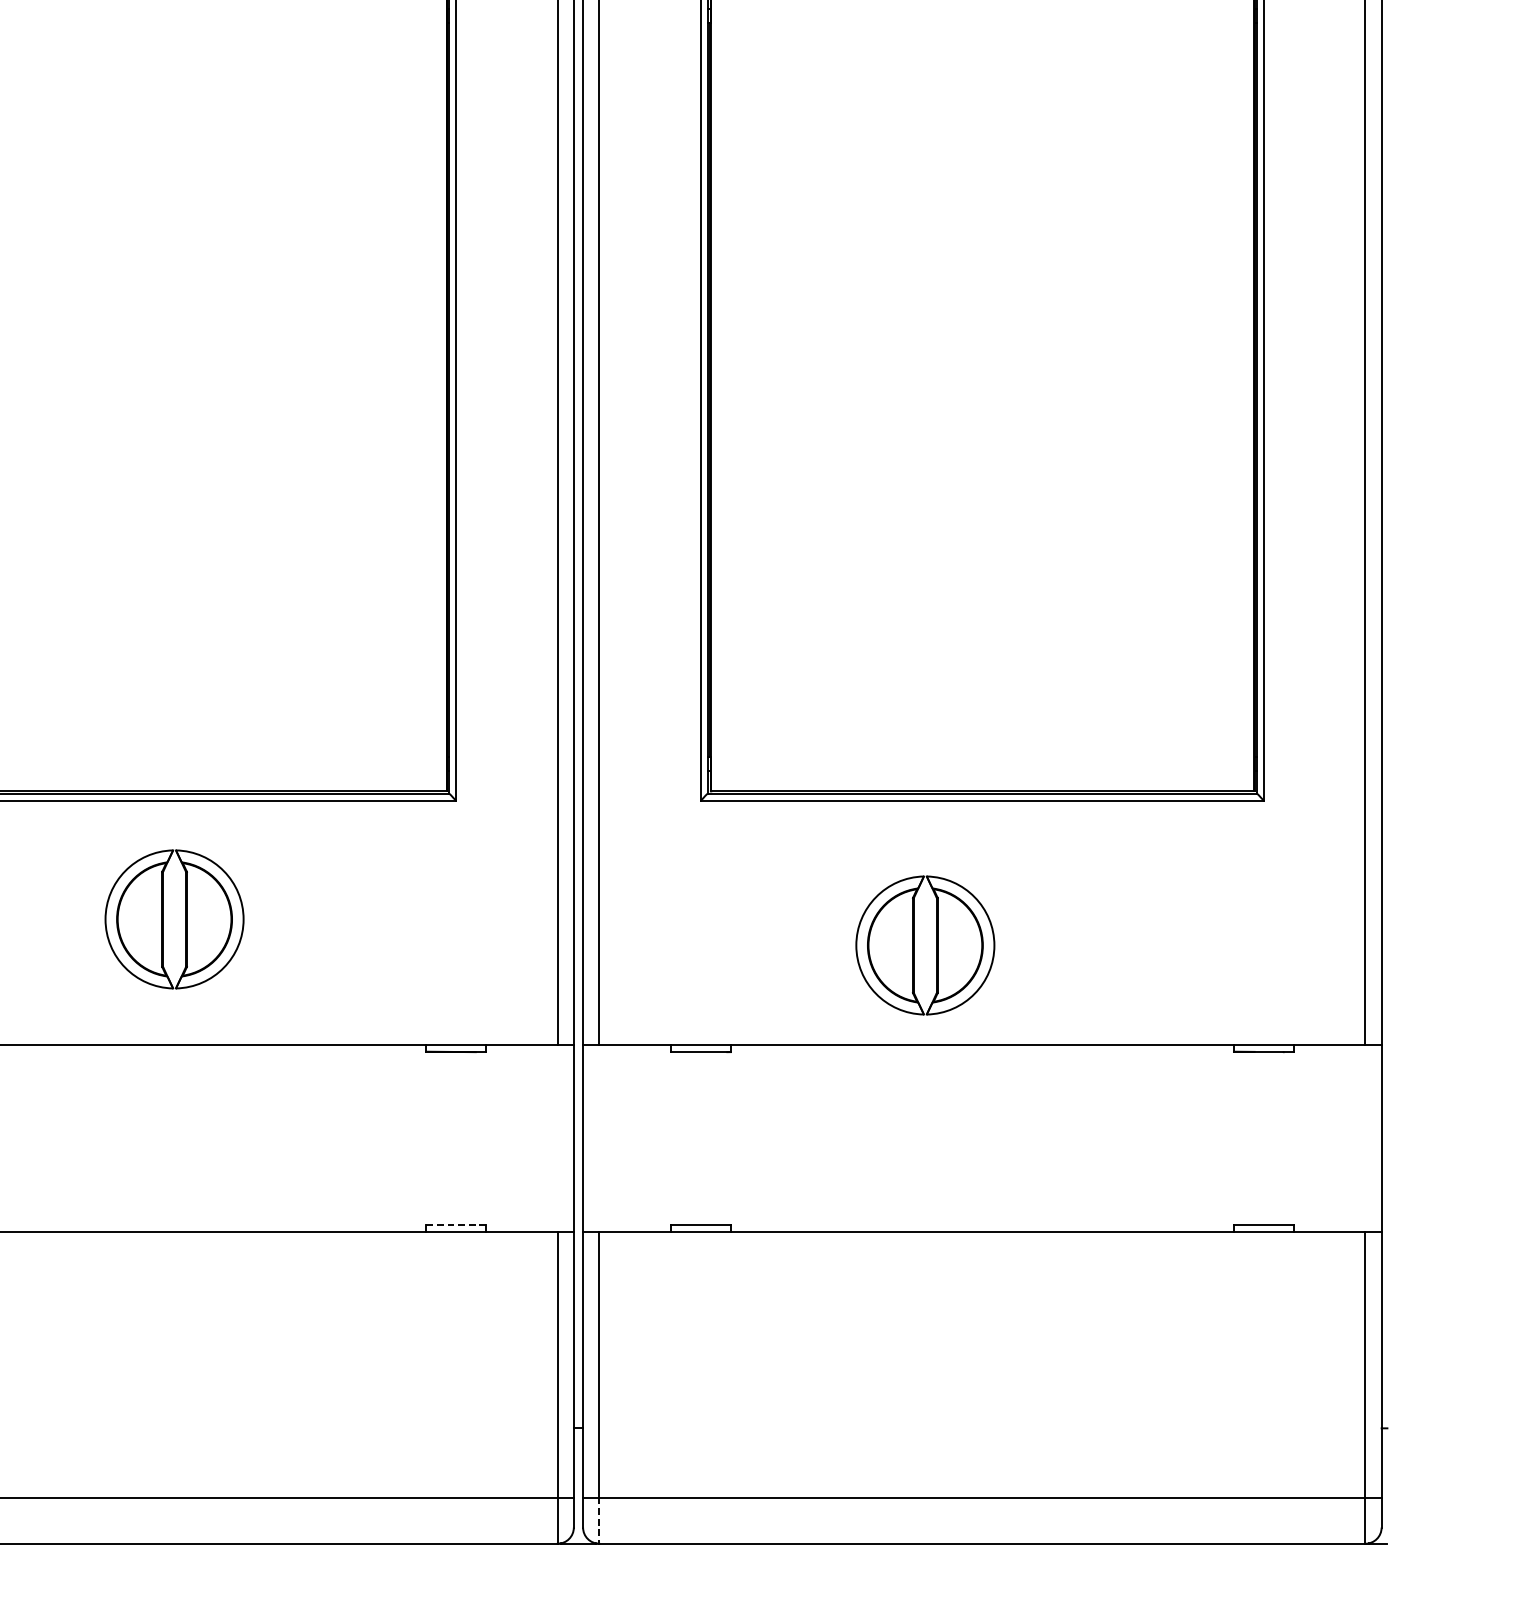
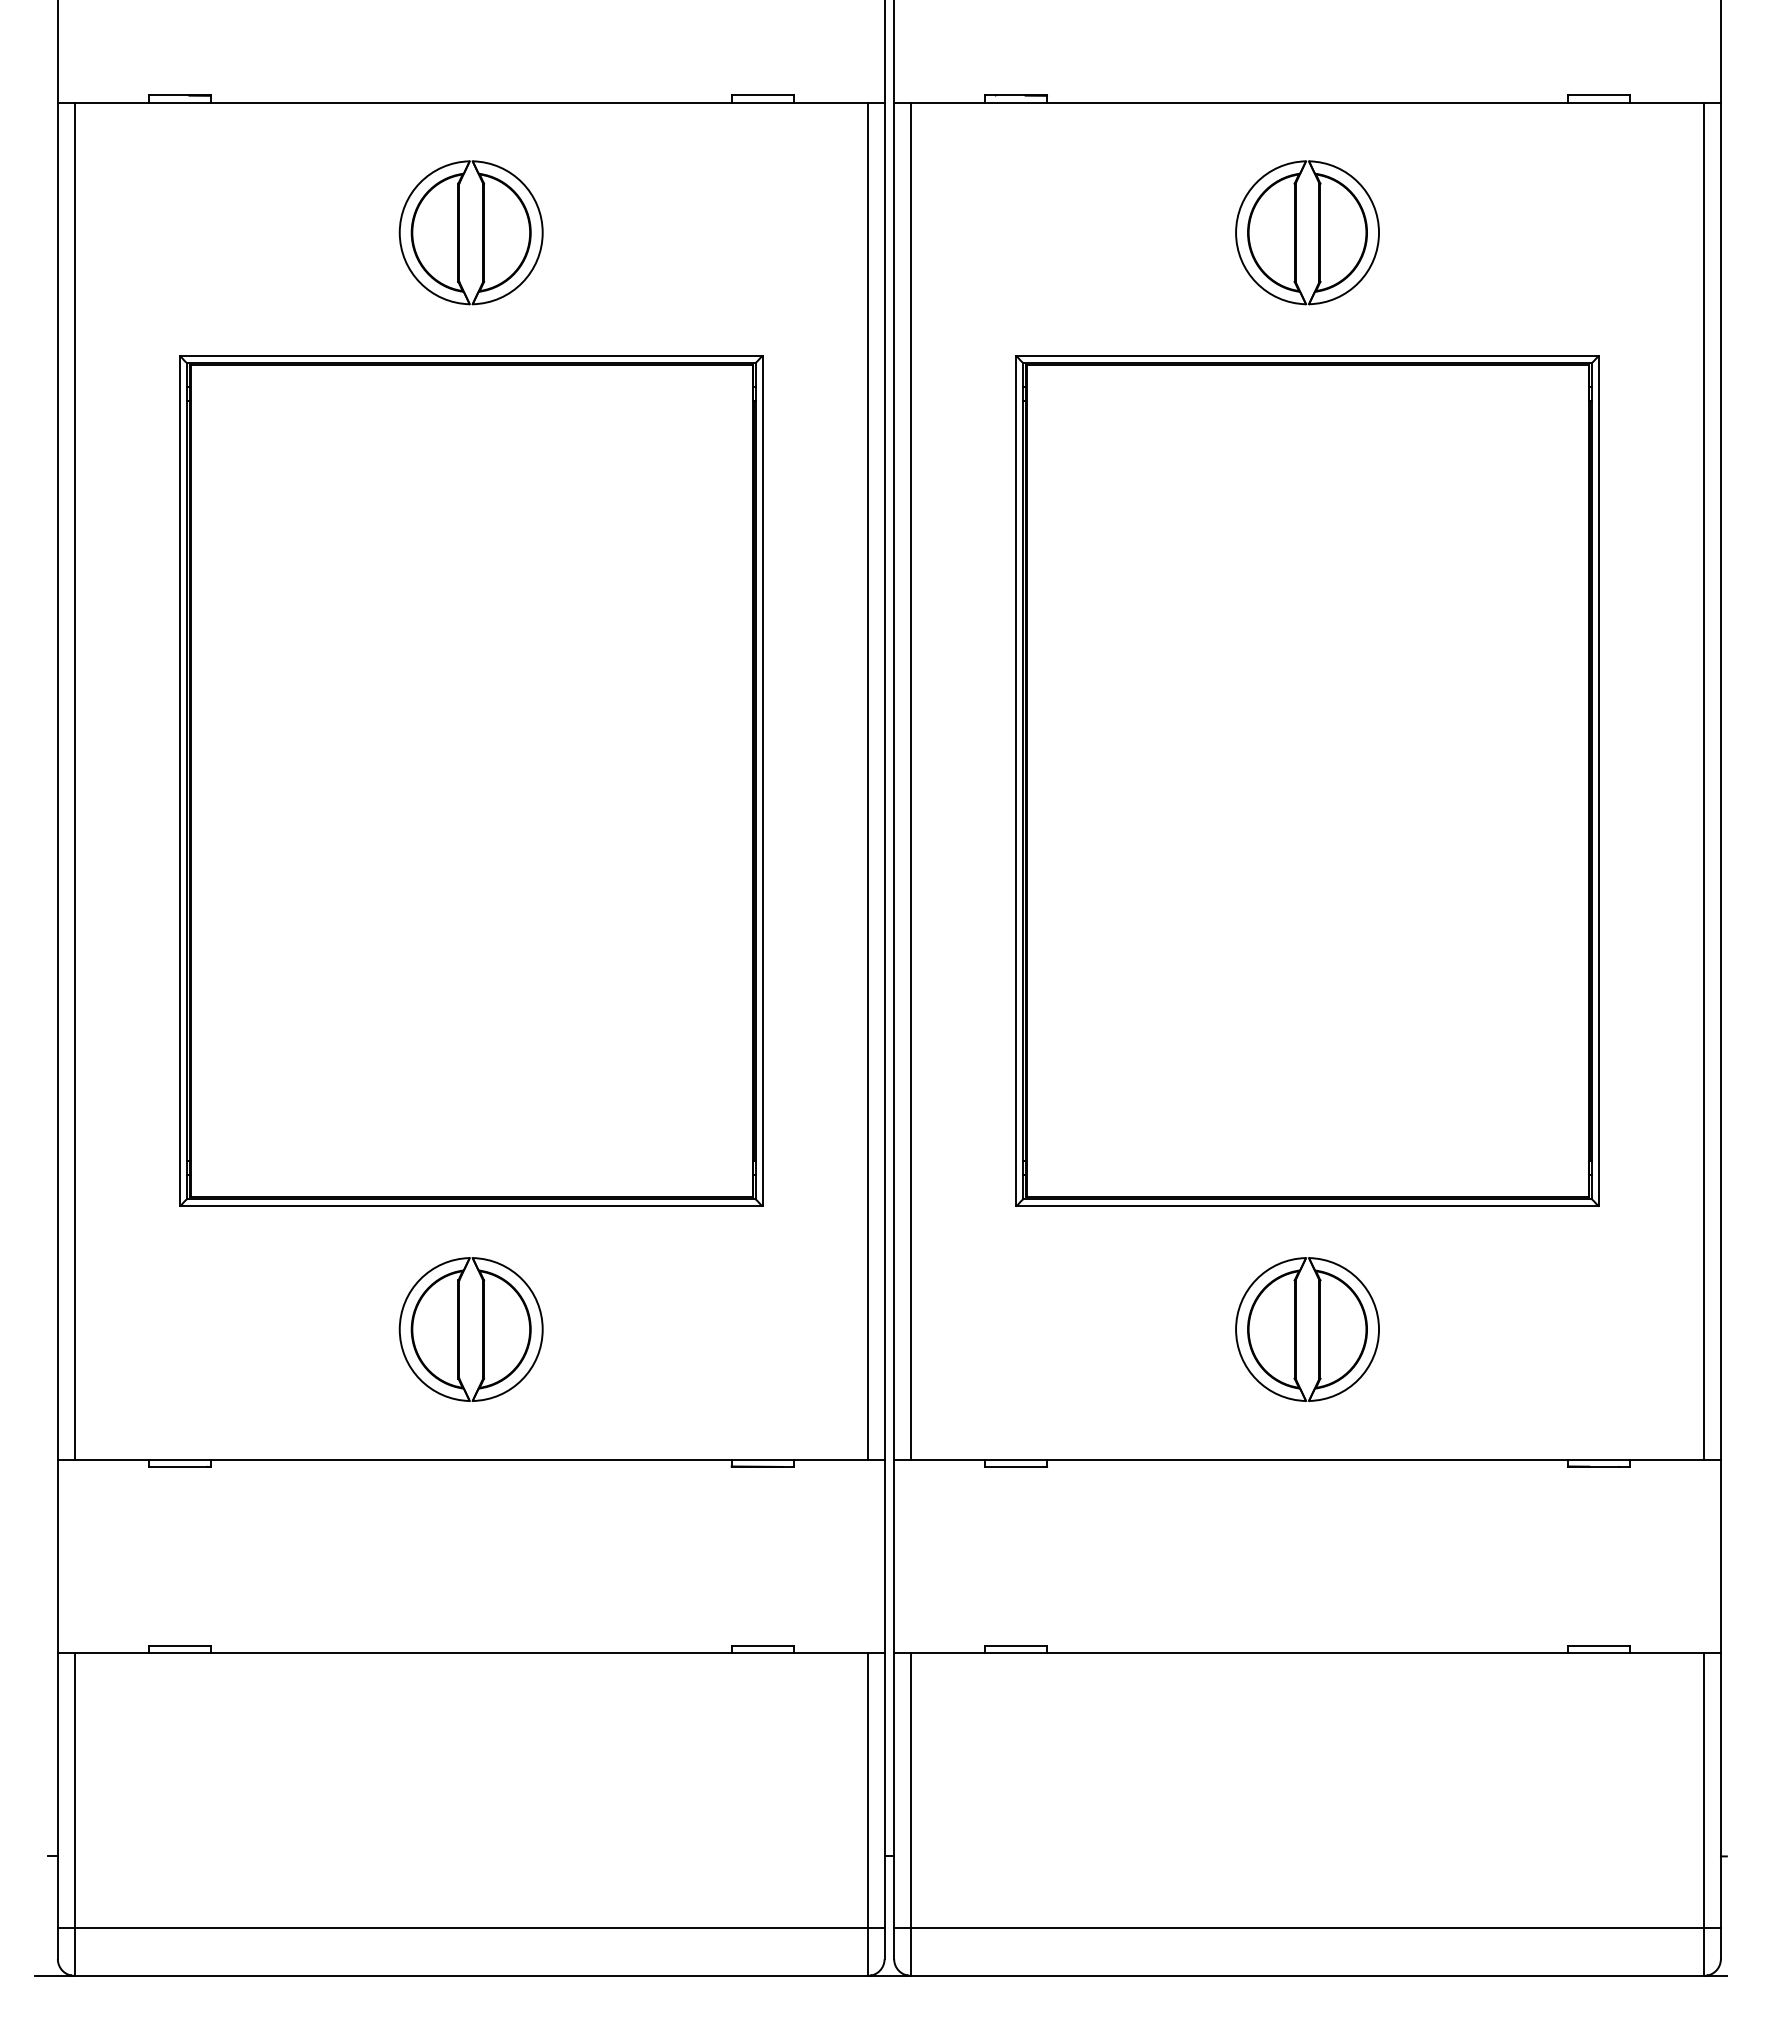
part: (925, 945) -> (1307, 1329), moved
line: (455, 1225) -> (762, 1646), dashed -> solid
line: (598, 1520) -> (910, 1951), dashed -> solid

